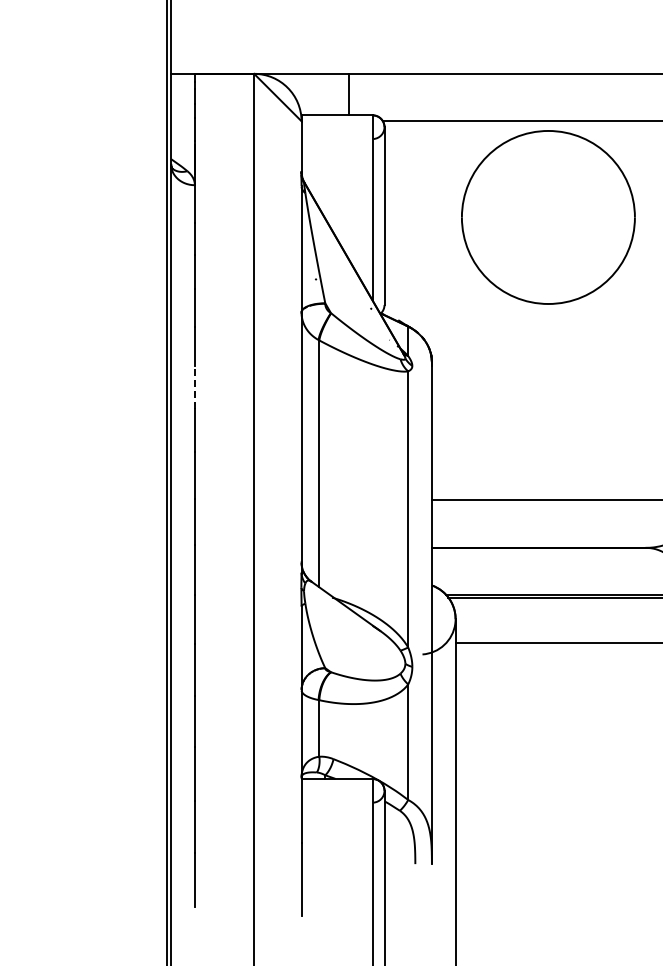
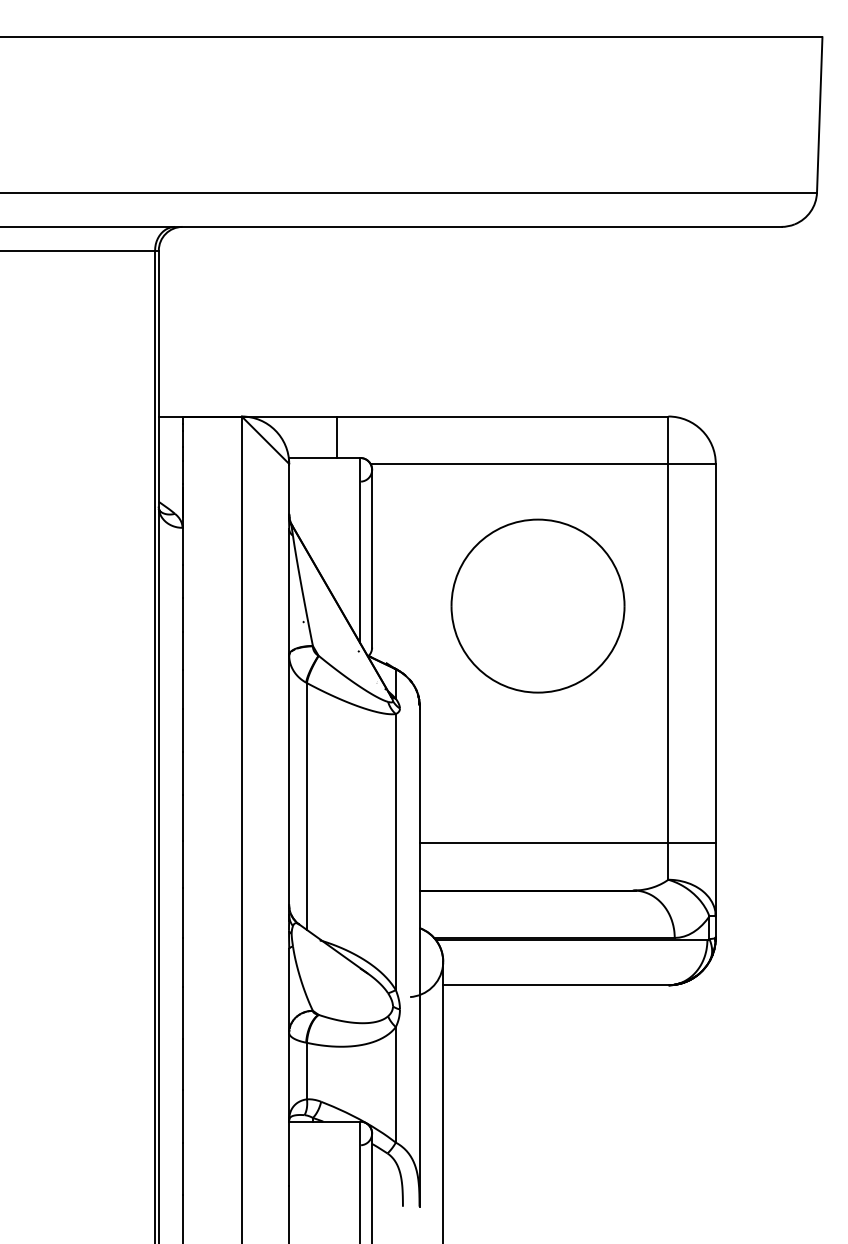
part: (547, 216) -> (537, 605), moved
line: (194, 386) -> (182, 729), dashed -> solid

